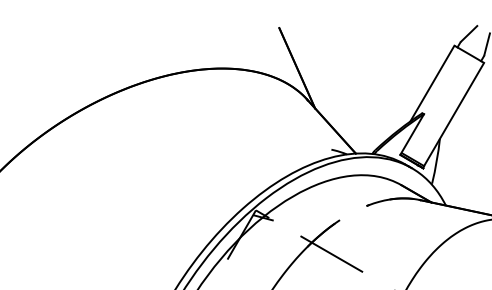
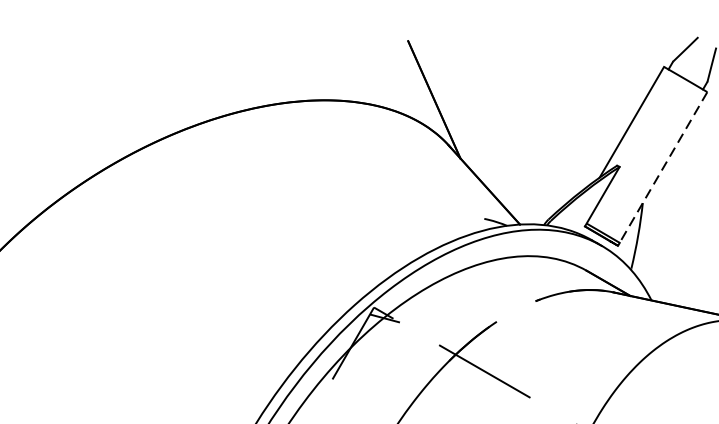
line: (454, 114) -> (664, 167), solid -> dashed

